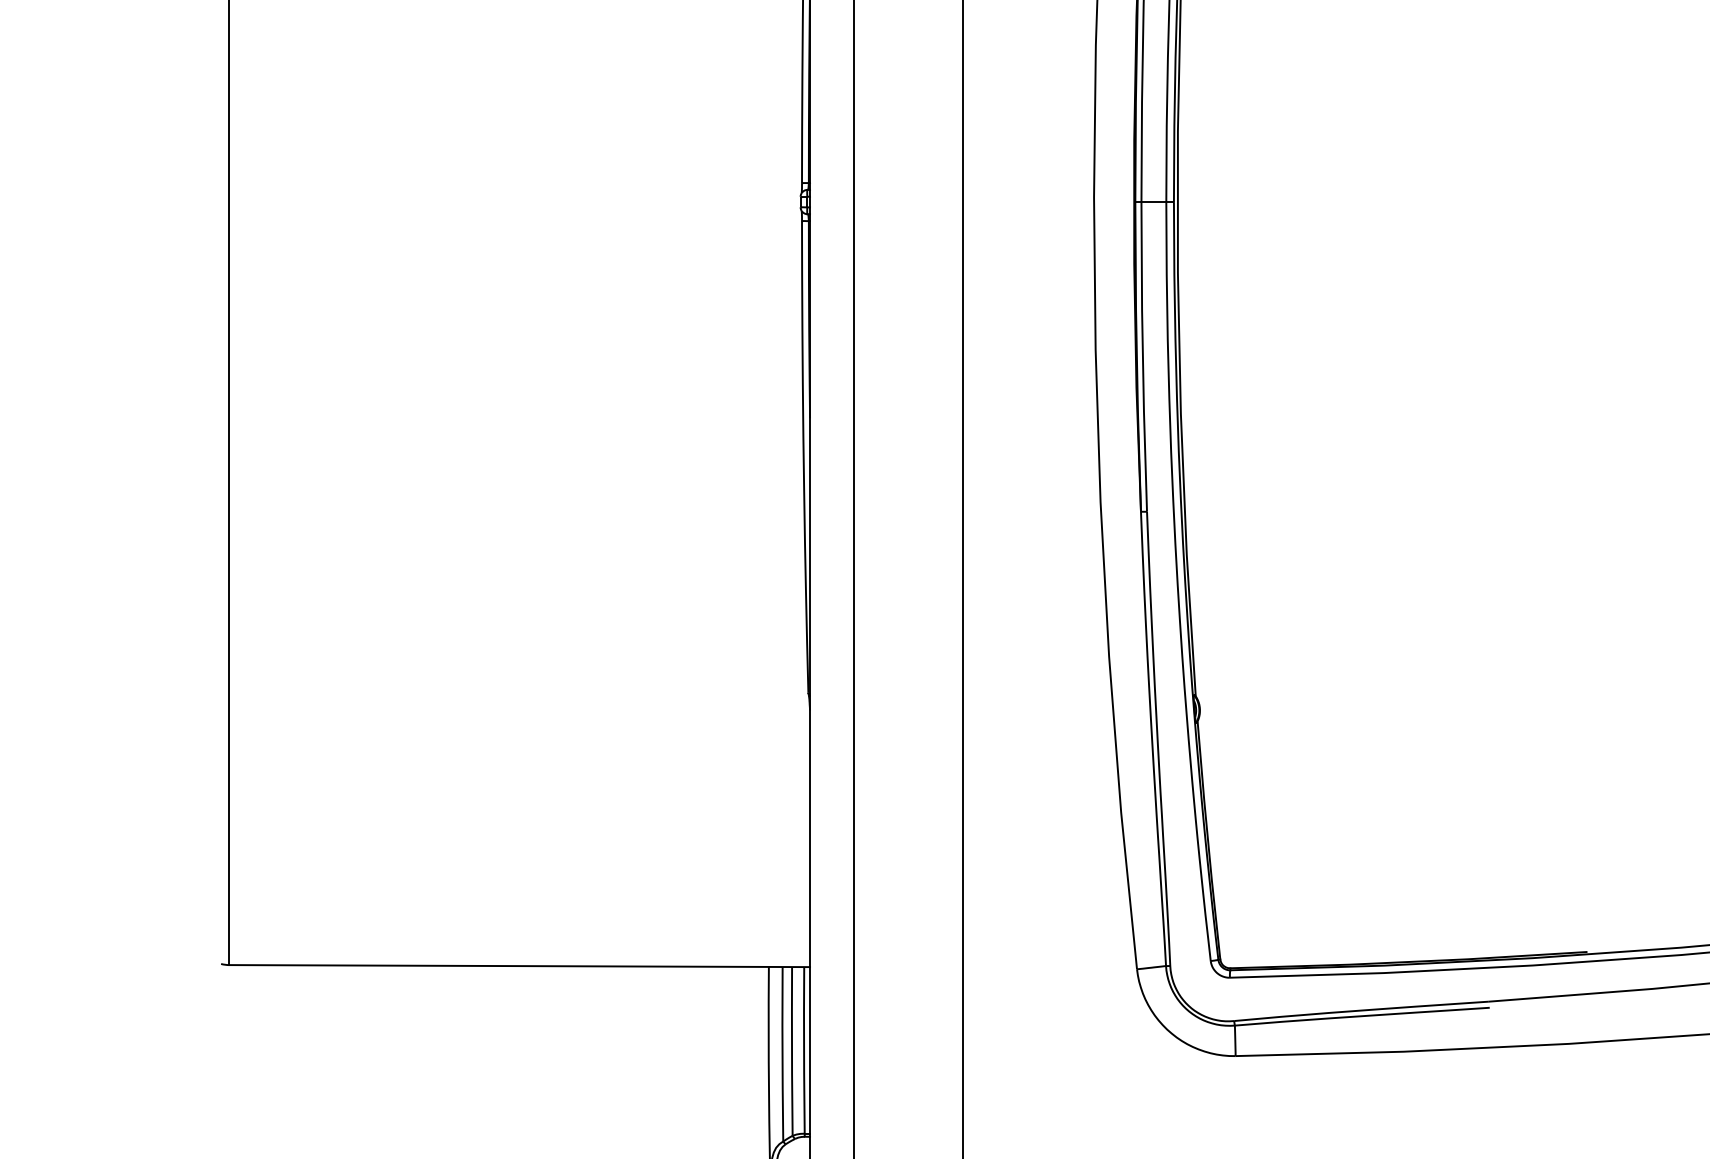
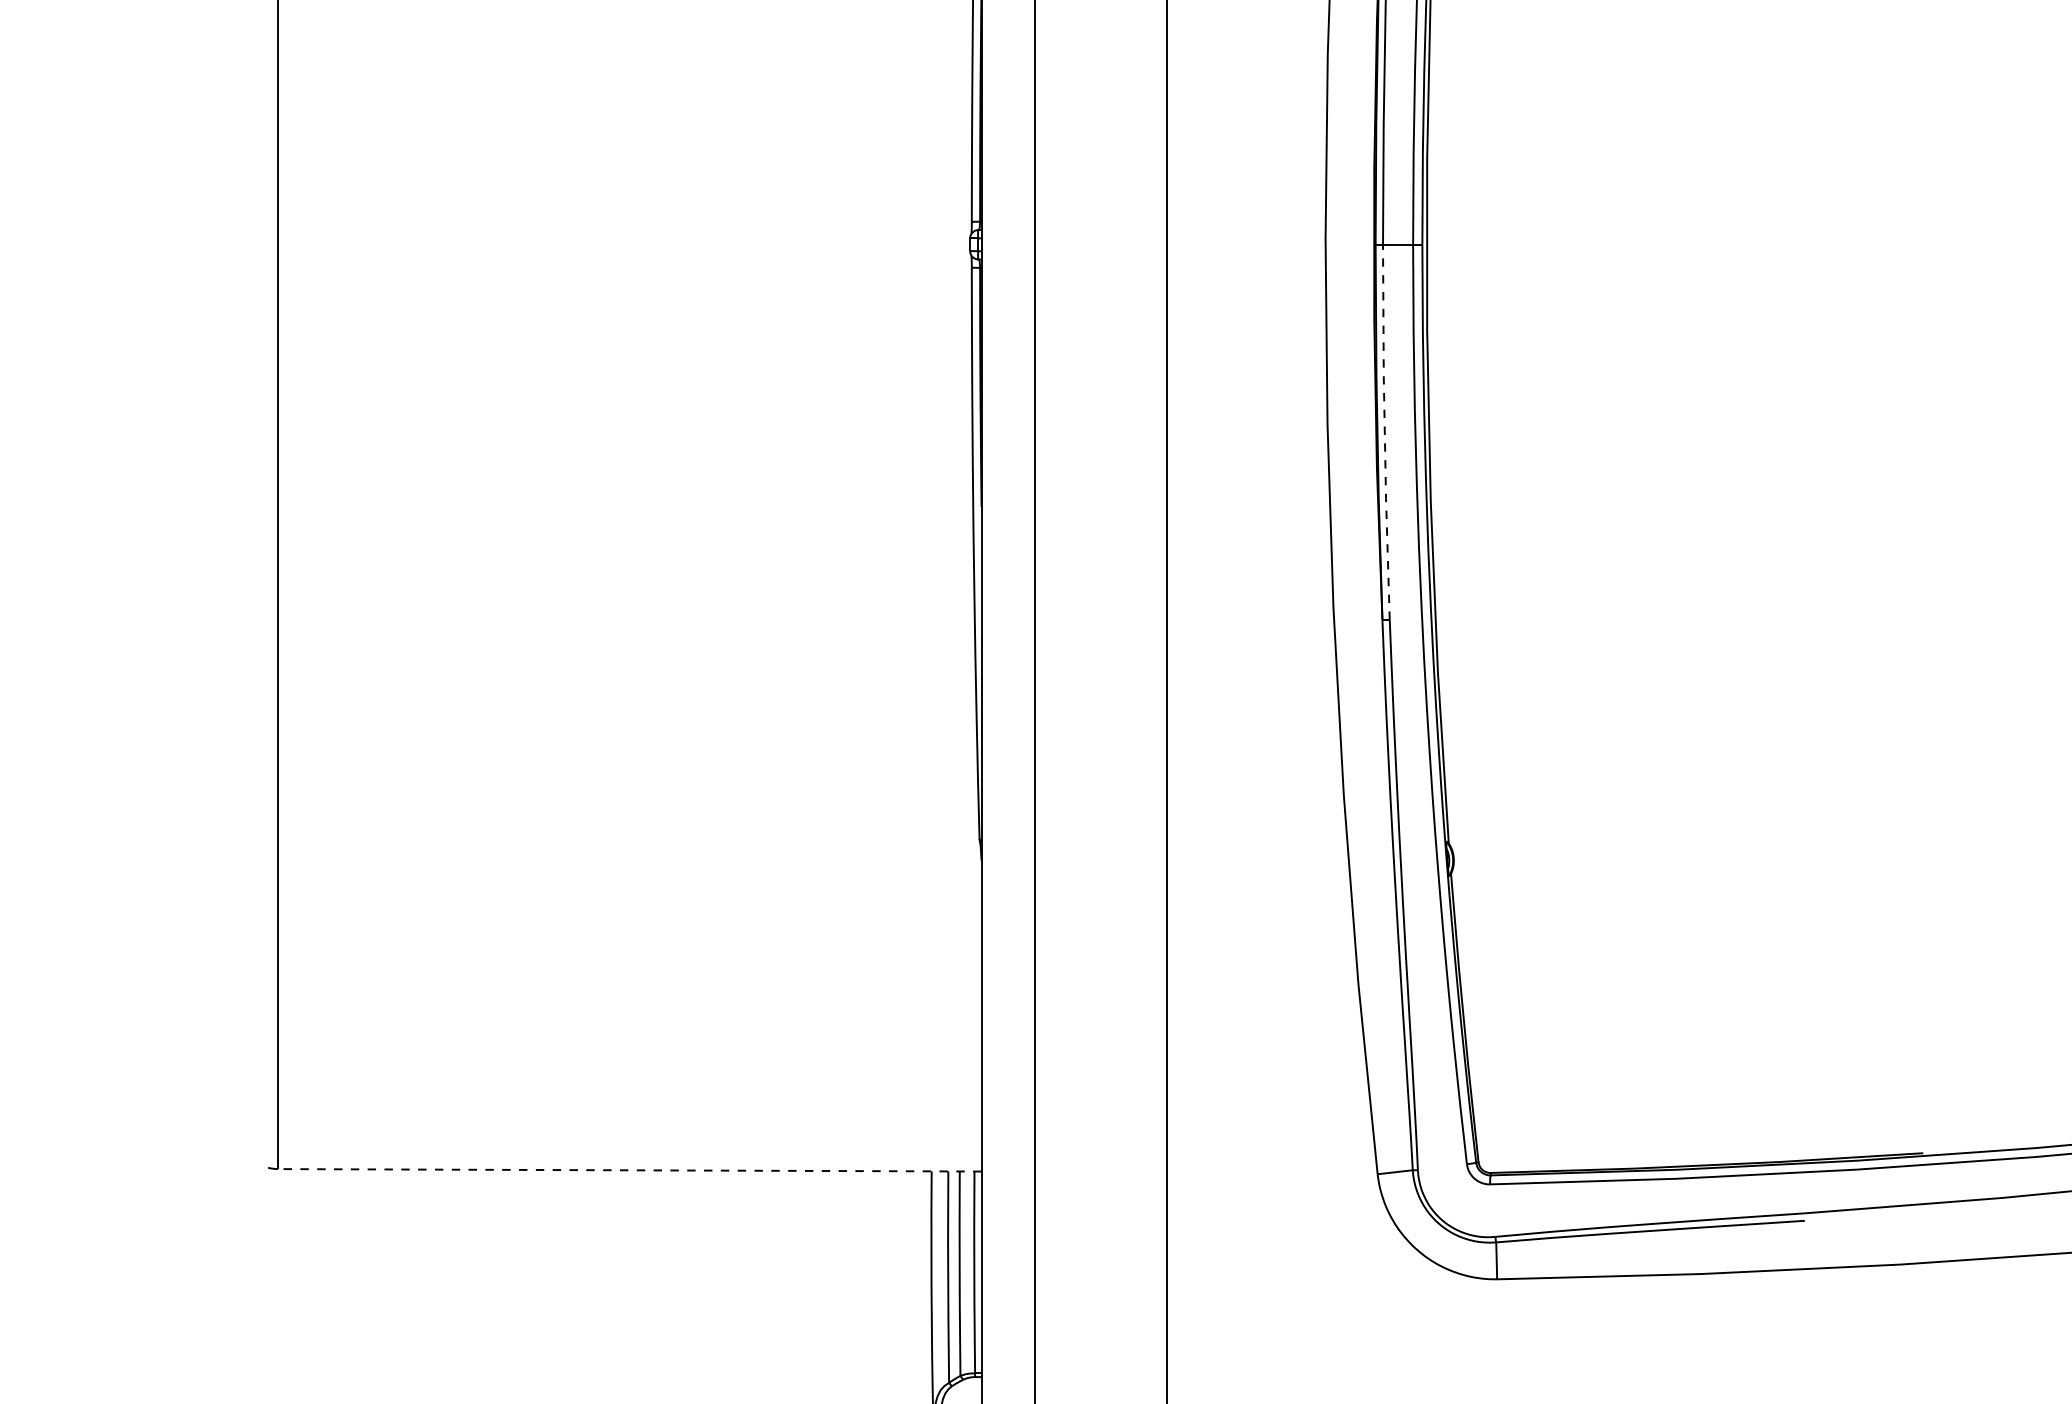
line: (1142, 357) -> (1384, 432), solid -> dashed
line: (519, 966) -> (629, 1170), solid -> dashed

